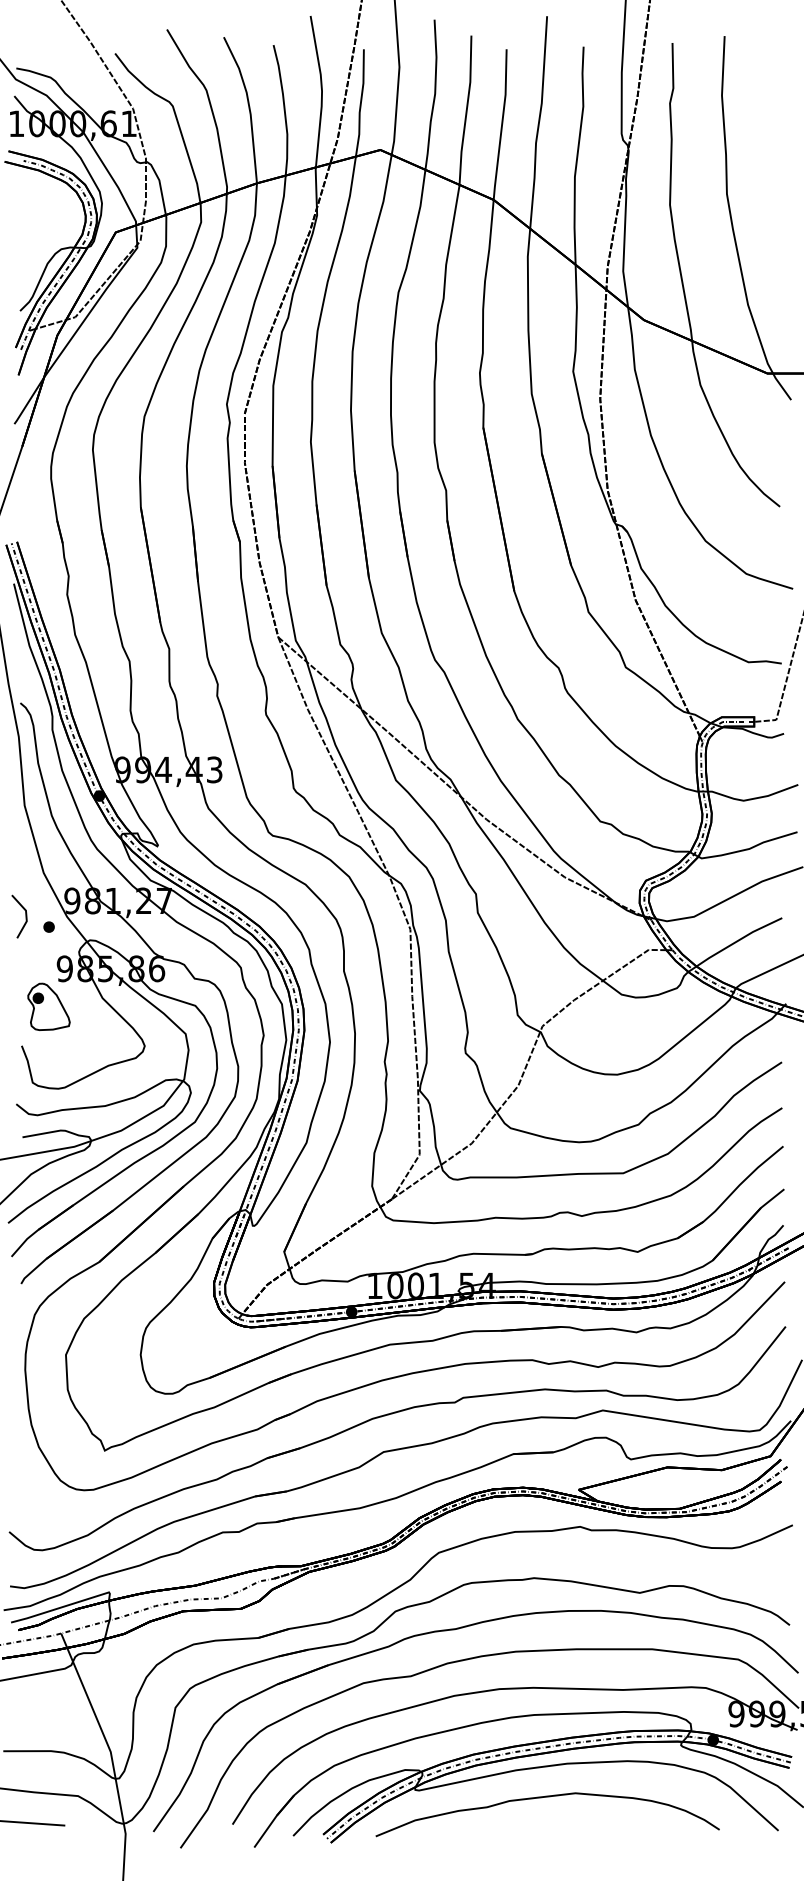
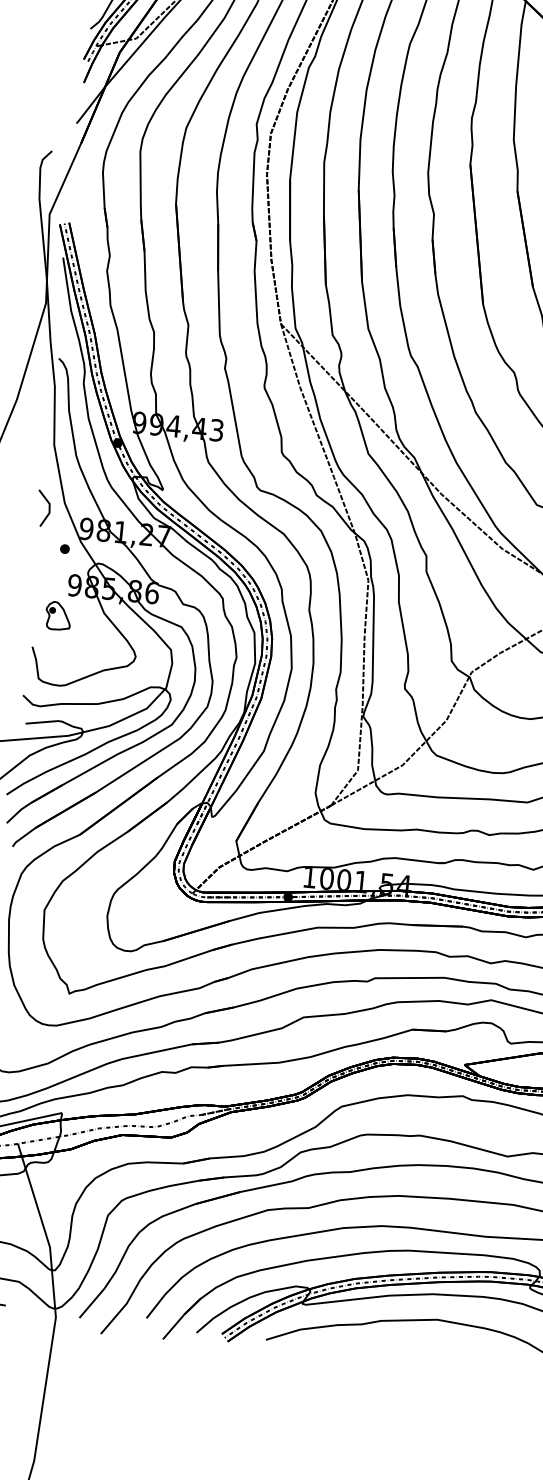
line: (25, 916) -> (48, 508), moved
part: (48, 1006) -> (58, 615), size x0.7

